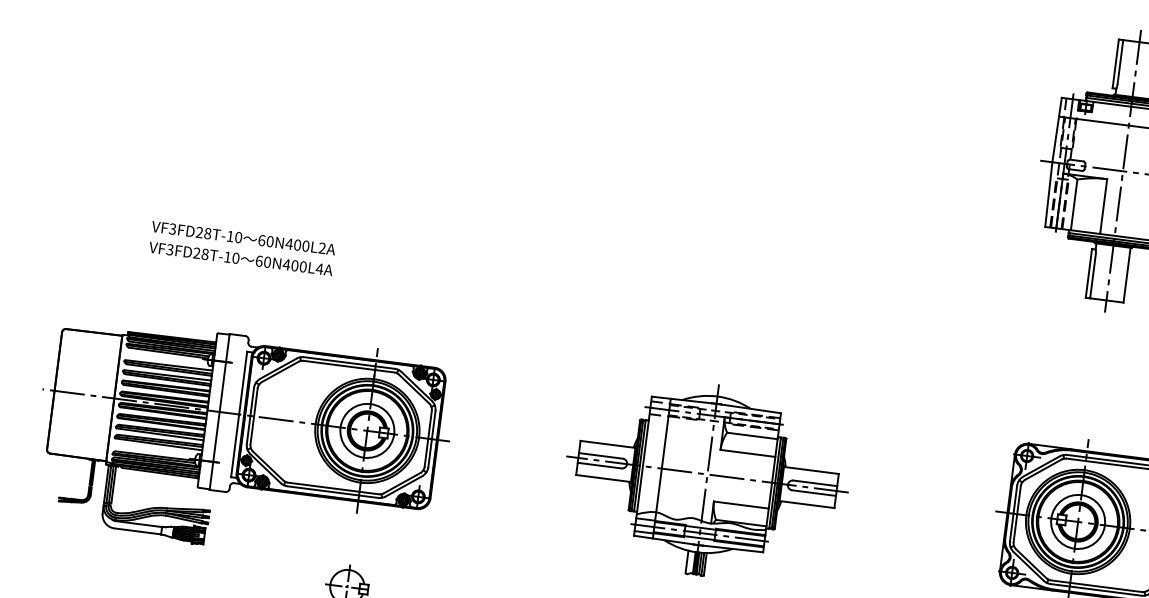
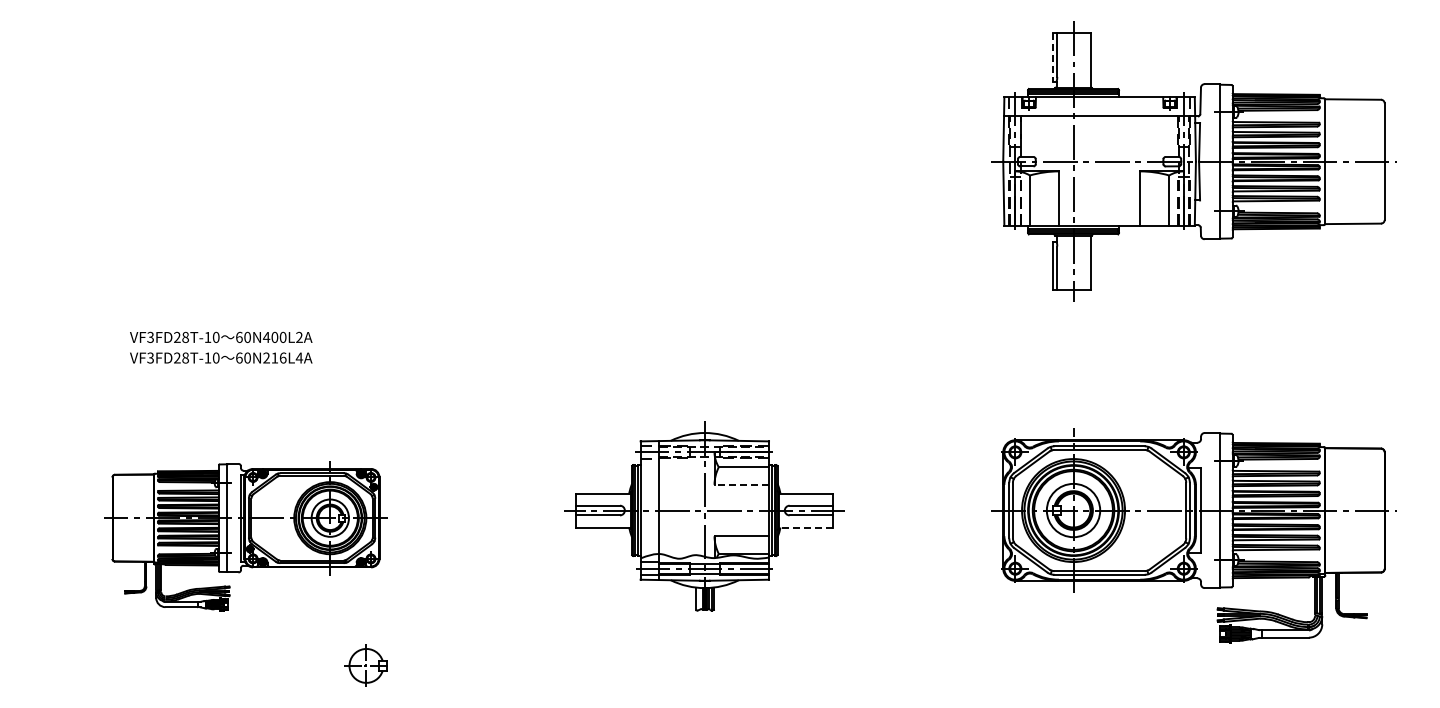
line: (1115, 63) -> (1052, 57), solid -> dashed
text: (294, 265) -> (274, 357), 60N400L4A -> 60N216L4A
part: (242, 440) -> (245, 535), size x0.7
line: (747, 453) -> (741, 484), solid -> dashed
line: (806, 504) -> (805, 527), solid -> dashed

